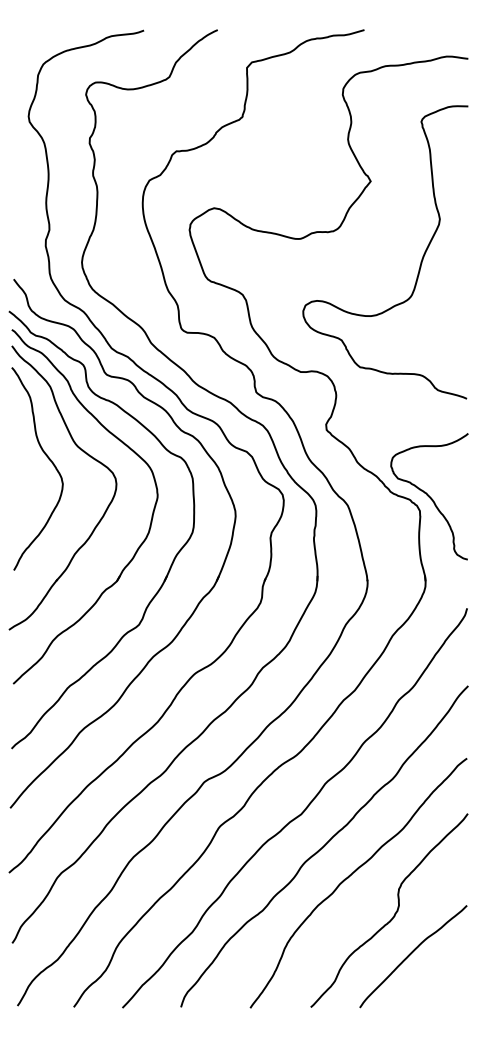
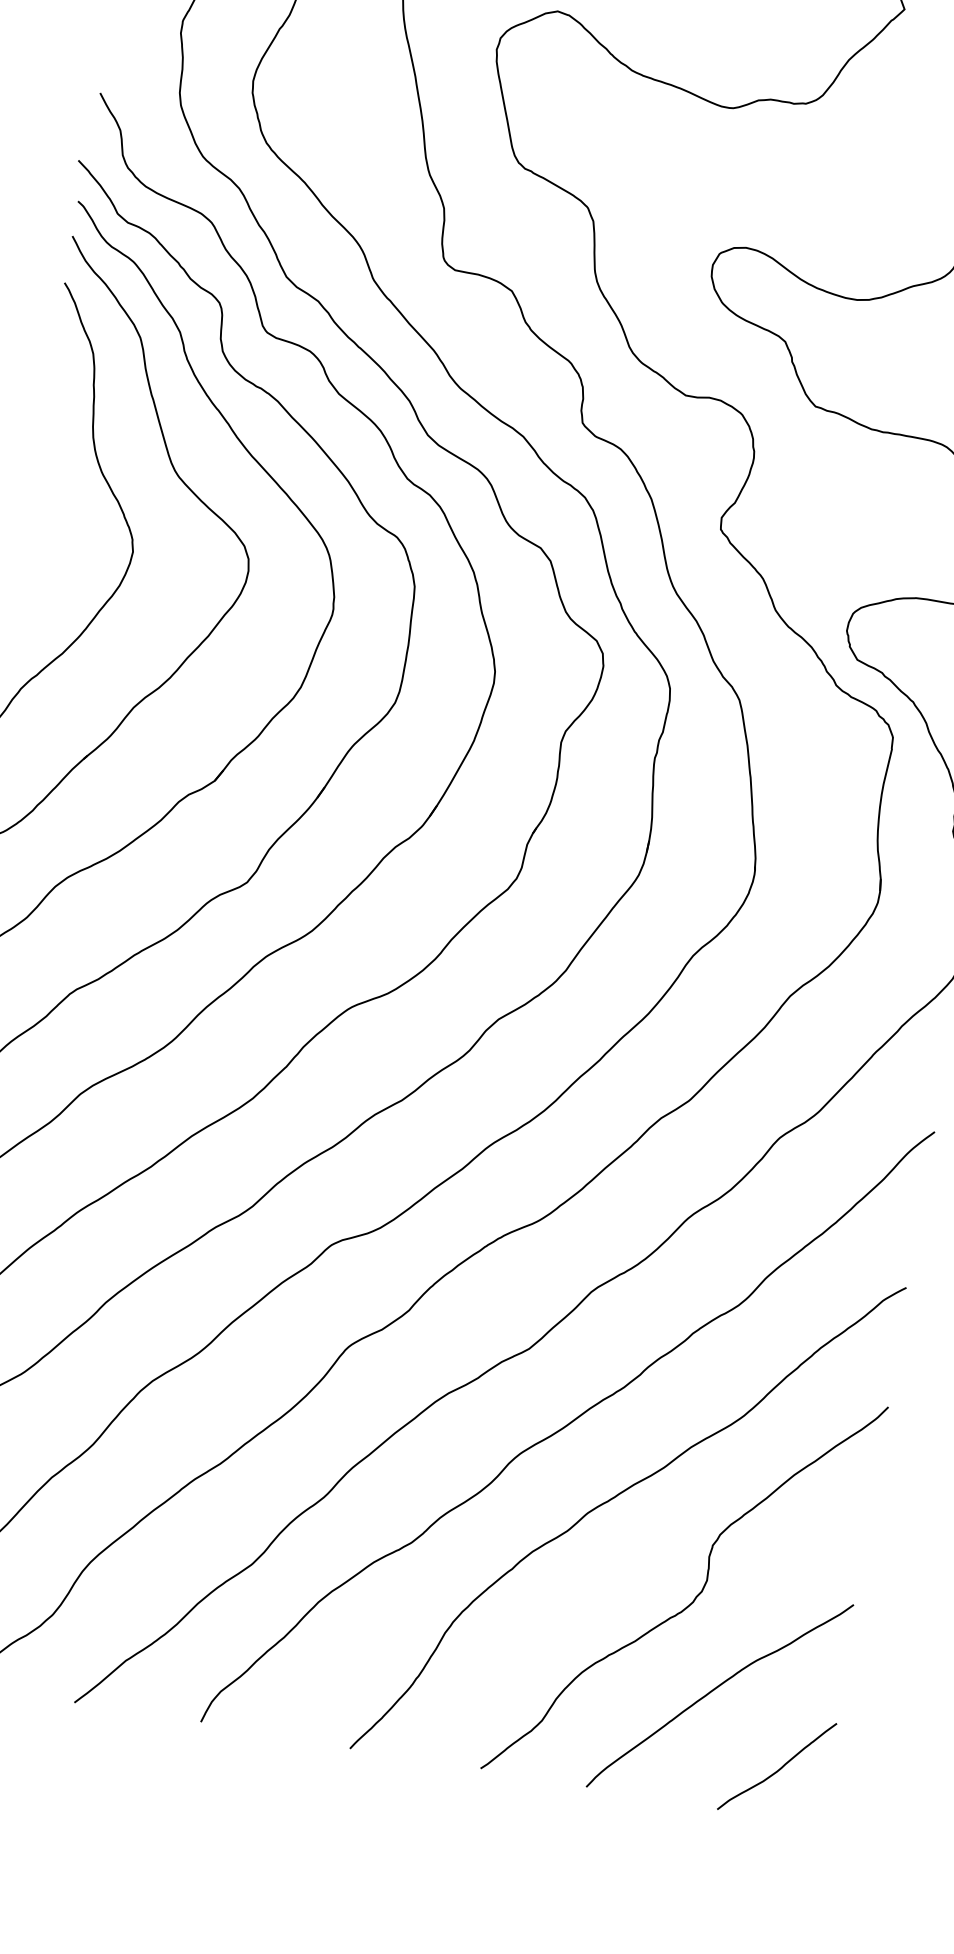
curve: (445, 984) -> (779, 1767), added

